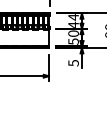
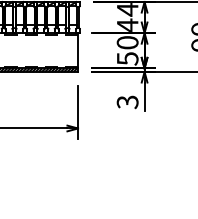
text: (73, 63) -> (127, 102), 5 -> 3

